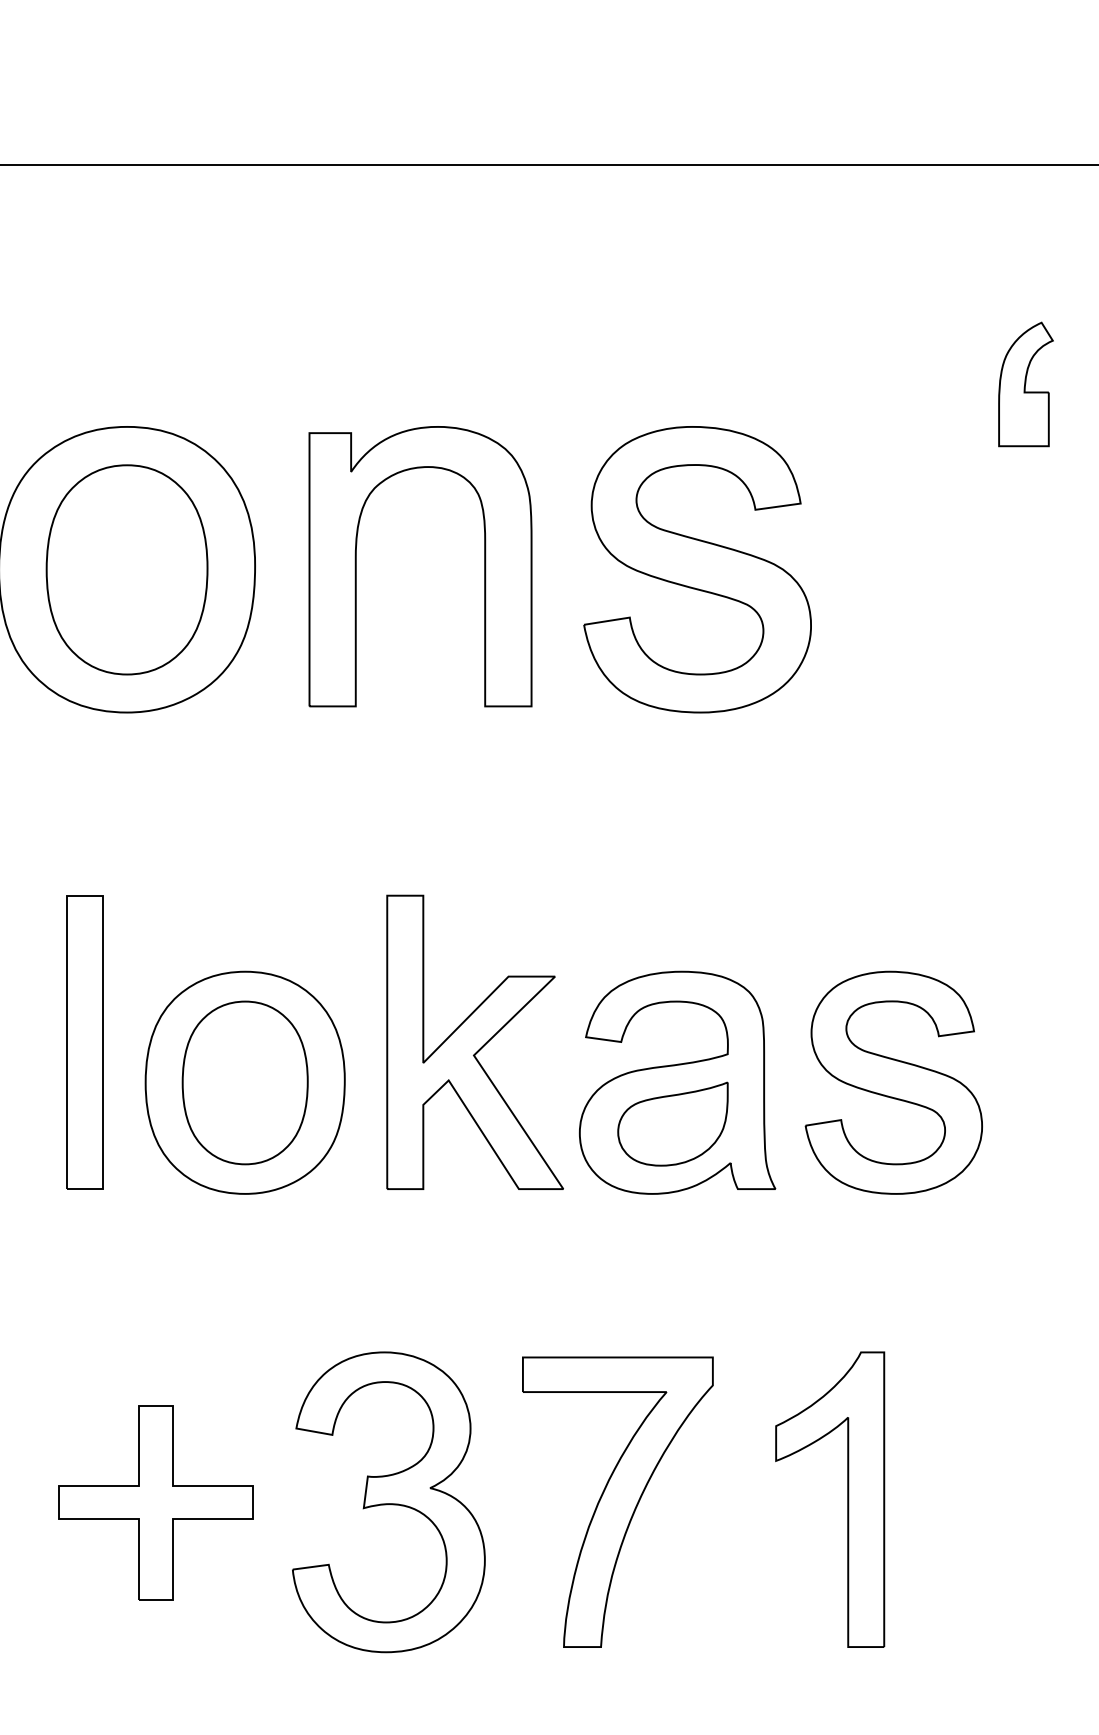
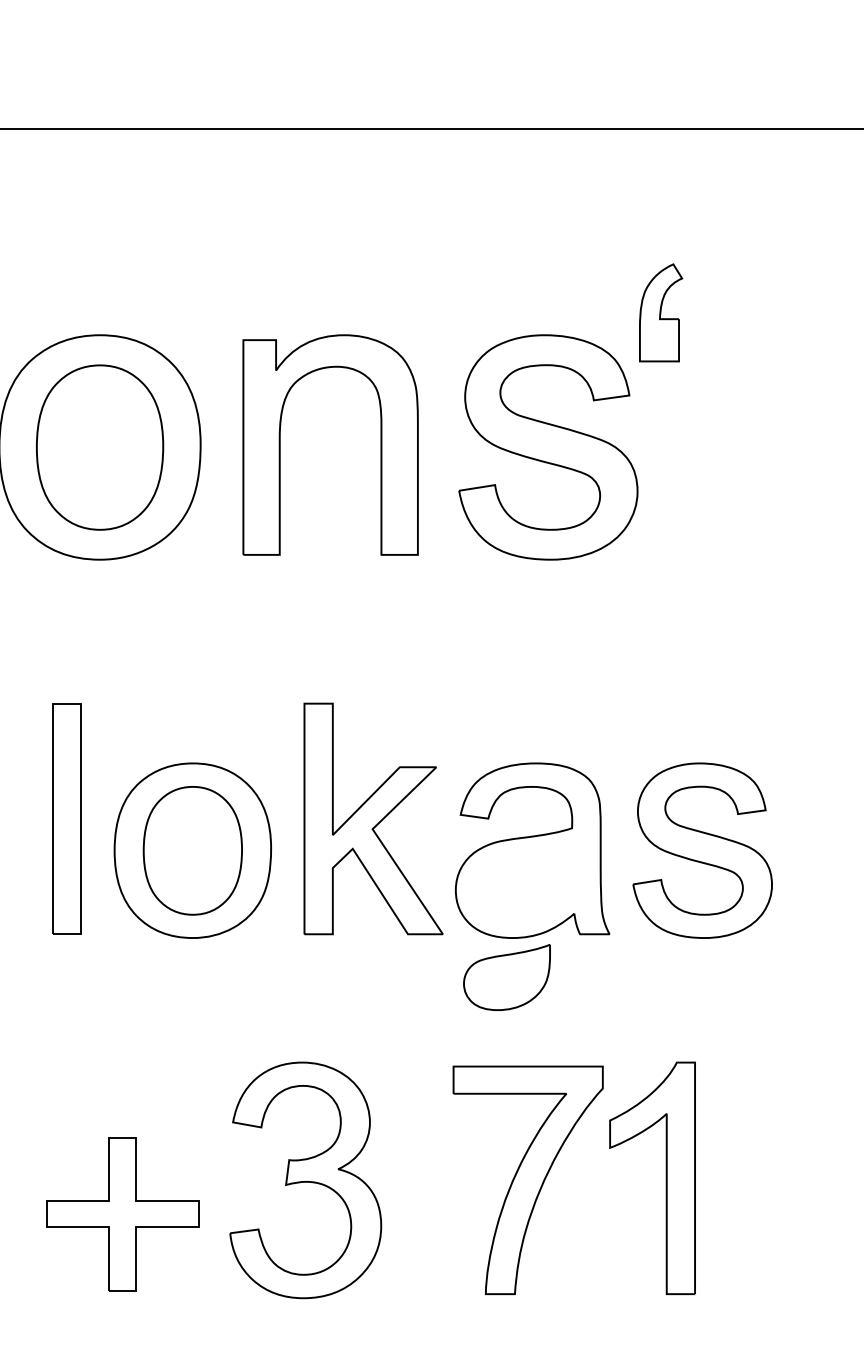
part: (1025, 384) -> (660, 312), moved
part: (672, 1123) -> (506, 976), moved
part: (617, 1501) -> (527, 1179), moved
part: (155, 1502) -> (122, 1214), moved

